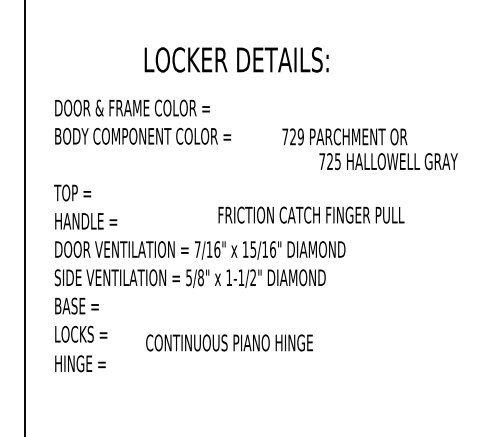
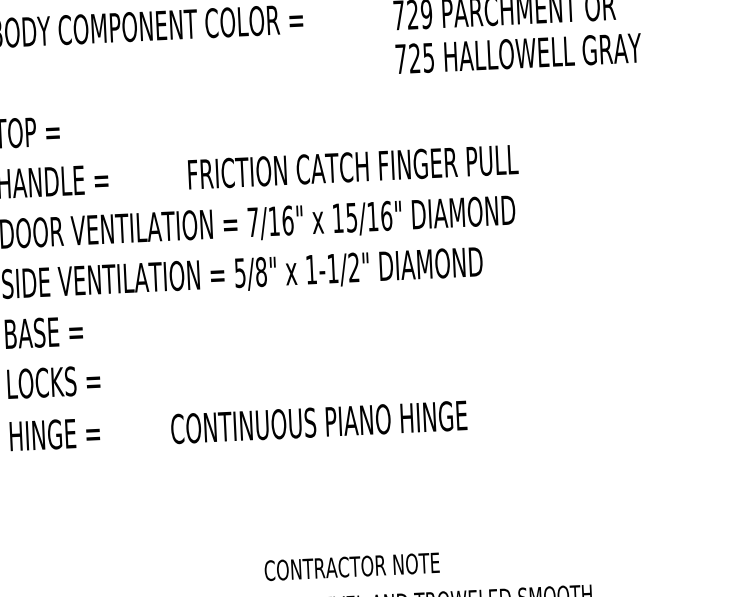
text: (388, 161) -> (518, 53), moved
text: (311, 214) -> (353, 165), moved
text: (229, 342) -> (319, 421), moved

